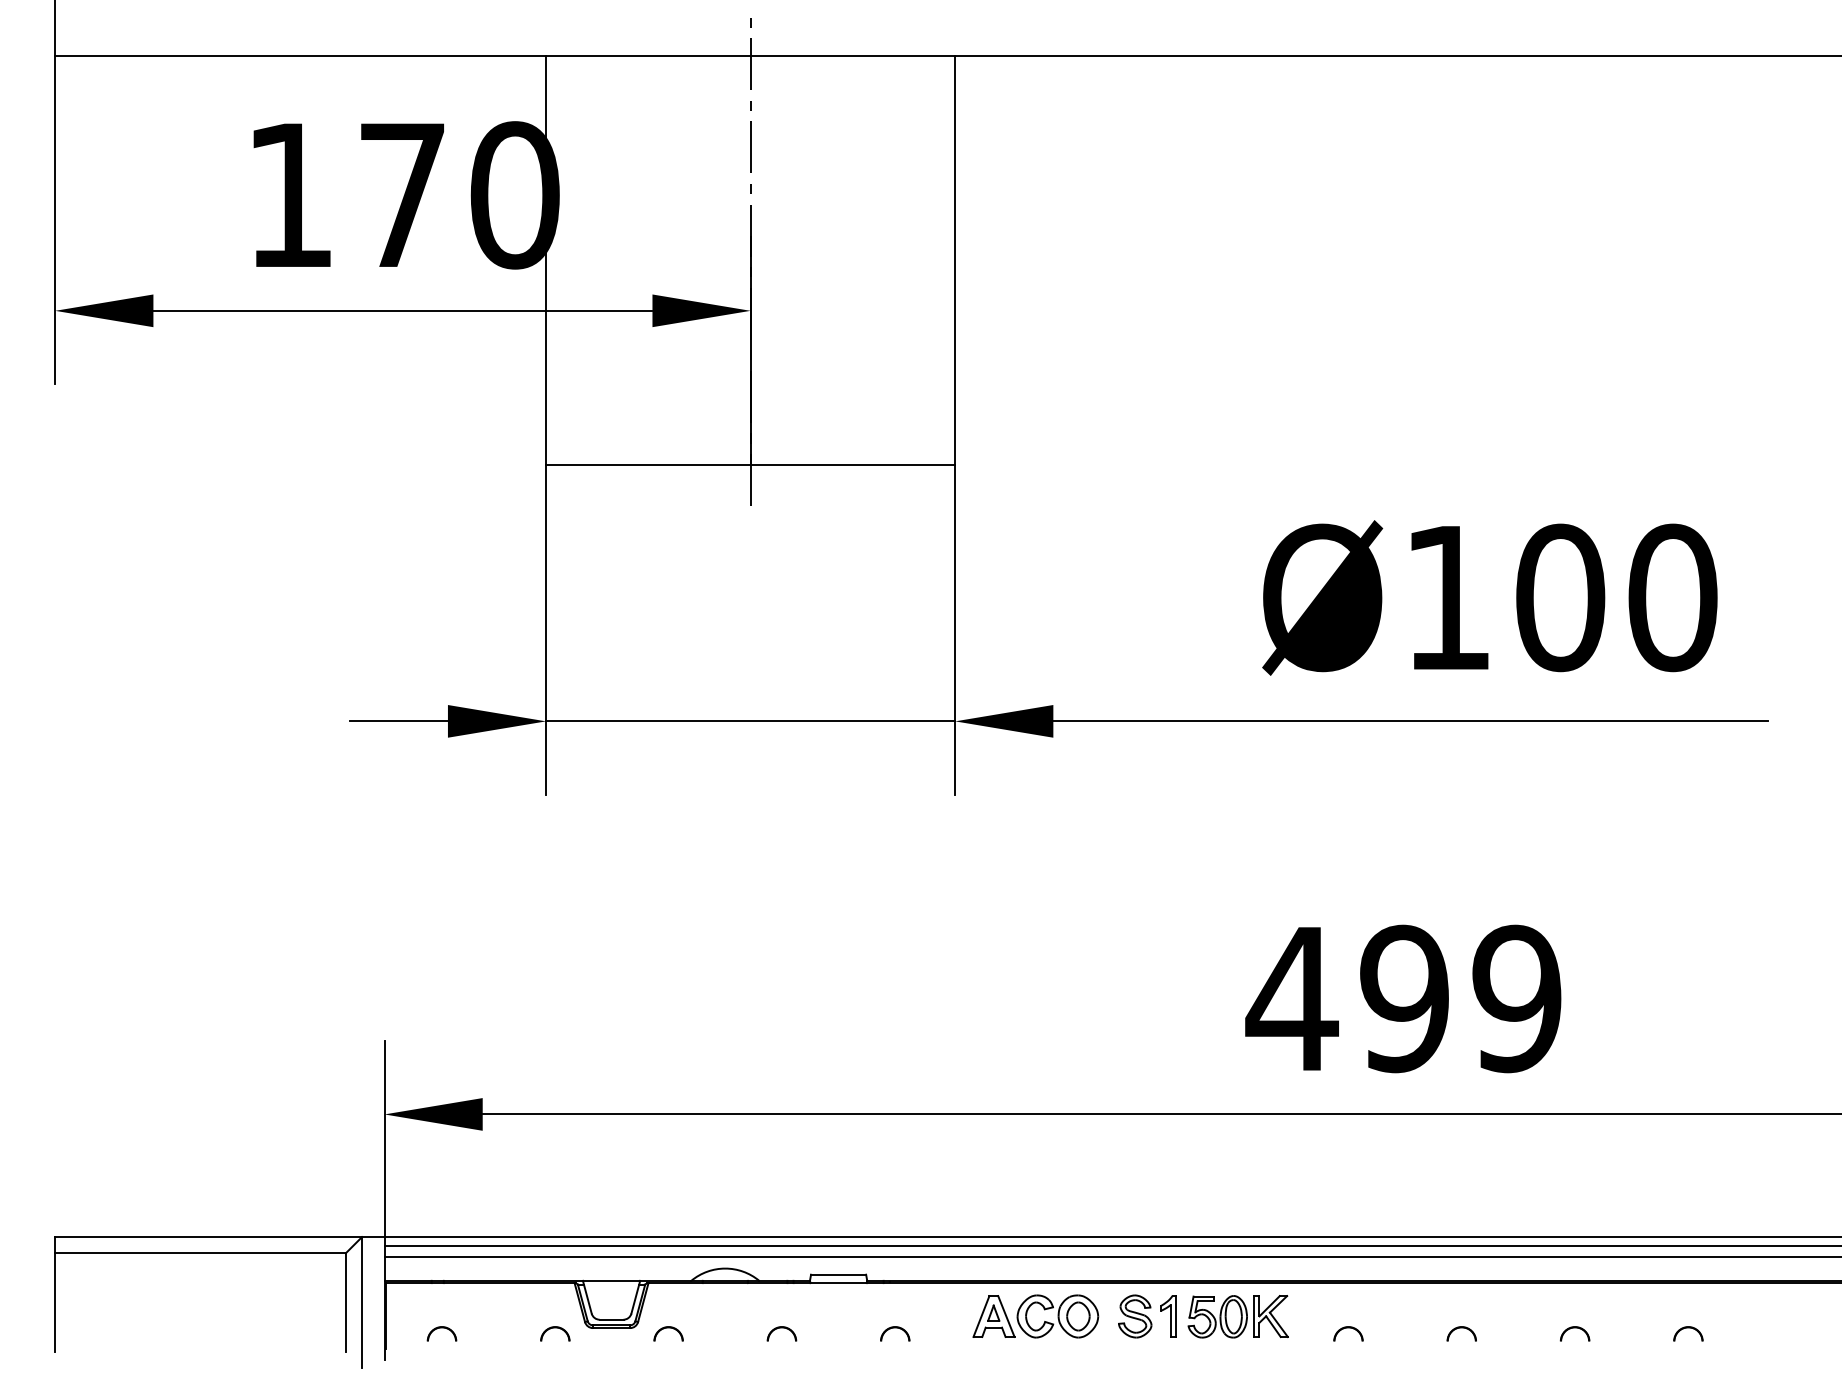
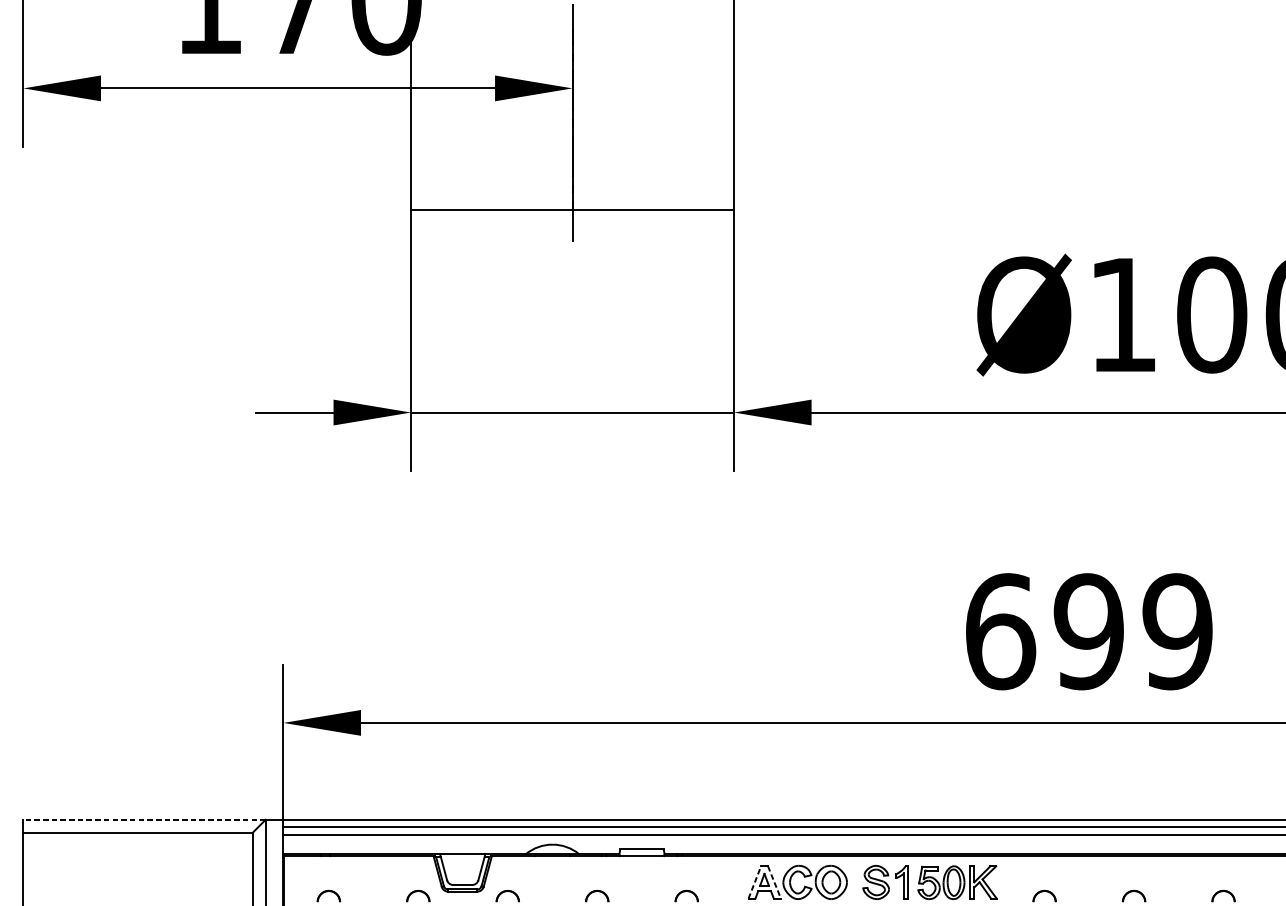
text: (1291, 998) -> (999, 631), 499 -> 699
line: (208, 1237) -> (144, 820), solid -> dashed
line: (981, 1316) -> (754, 882), solid -> dashed
line: (1006, 1316) -> (774, 882), solid -> dashed

